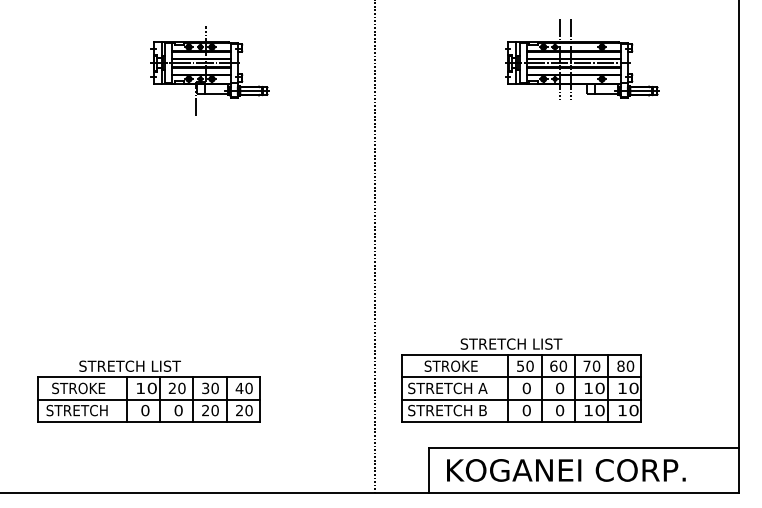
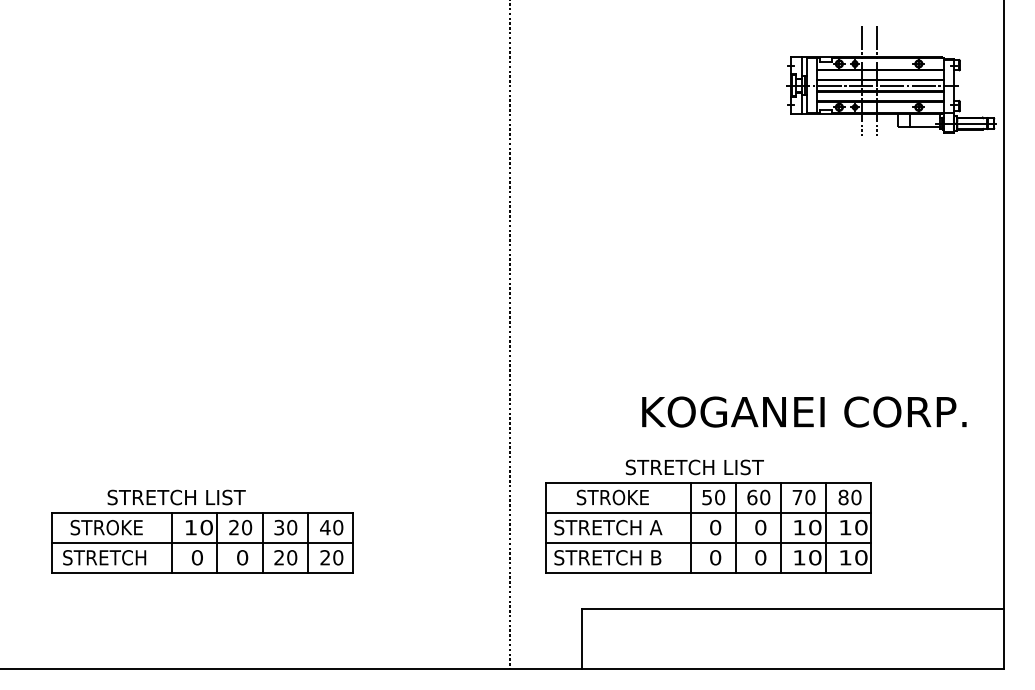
part: (581, 59) -> (891, 80), moved
part: (209, 70) -> (284, 95), removed
text: (566, 470) -> (804, 411), moved

